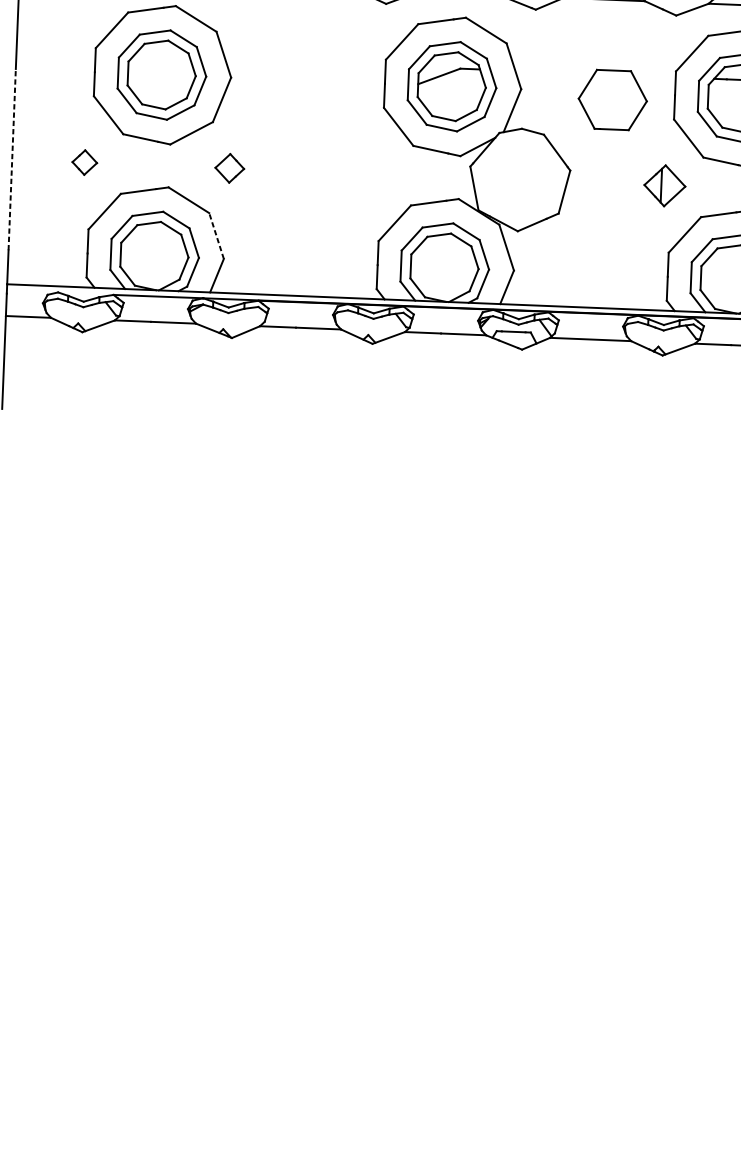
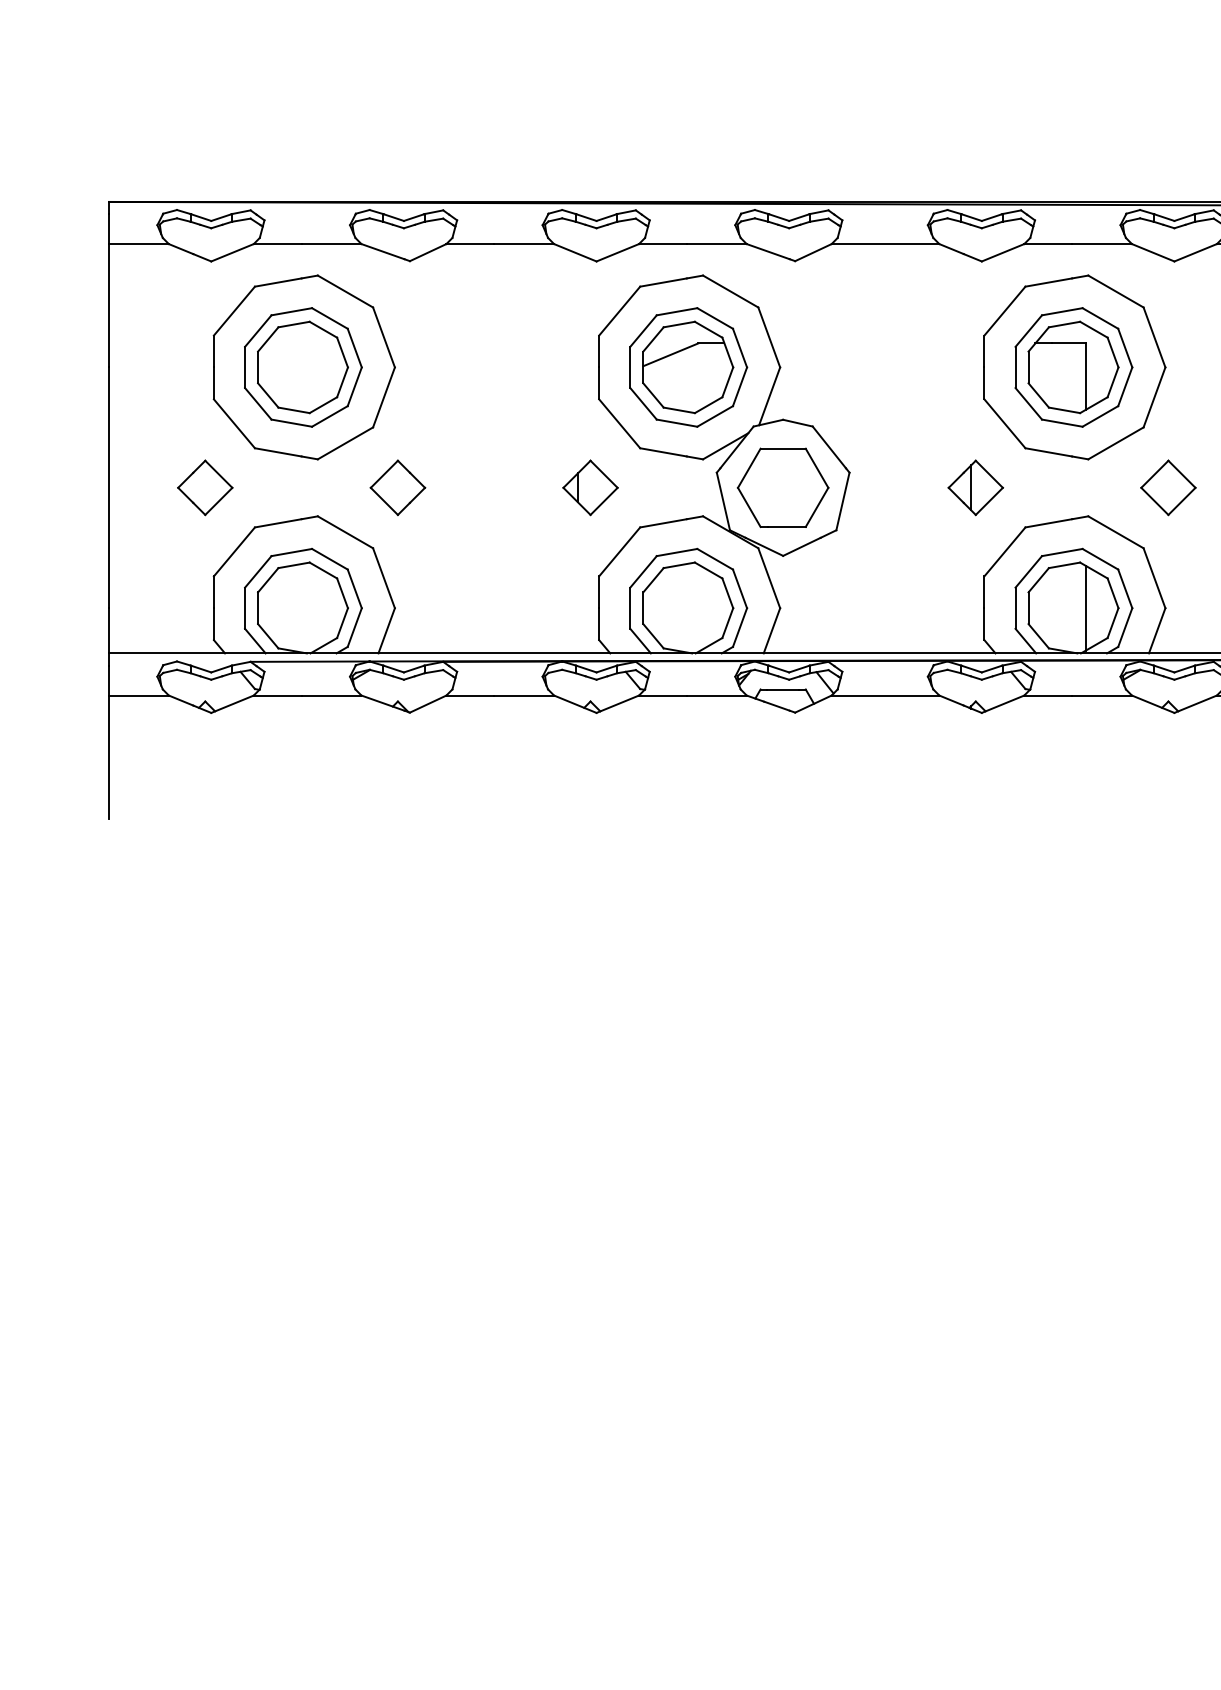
part: (612, 99) -> (782, 487), moved
line: (11, 159) -> (108, 487), dashed -> solid
part: (84, 162) -> (205, 487), size x1.67
part: (229, 168) -> (397, 487), size x1.43
part: (374, 173) -> (590, 487), added
line: (216, 236) -> (384, 578), dashed -> solid

